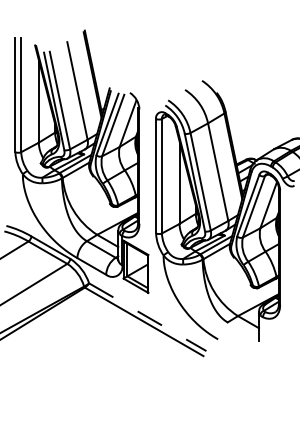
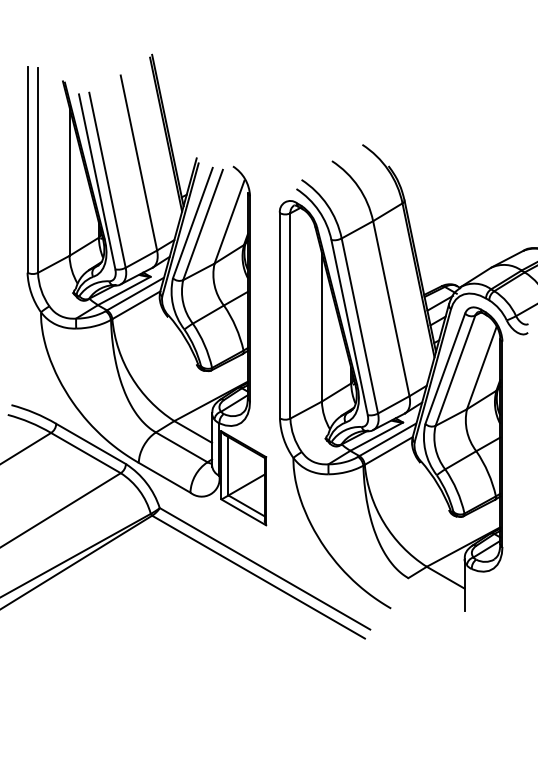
line: (147, 317) -> (264, 569), dashed -> solid

